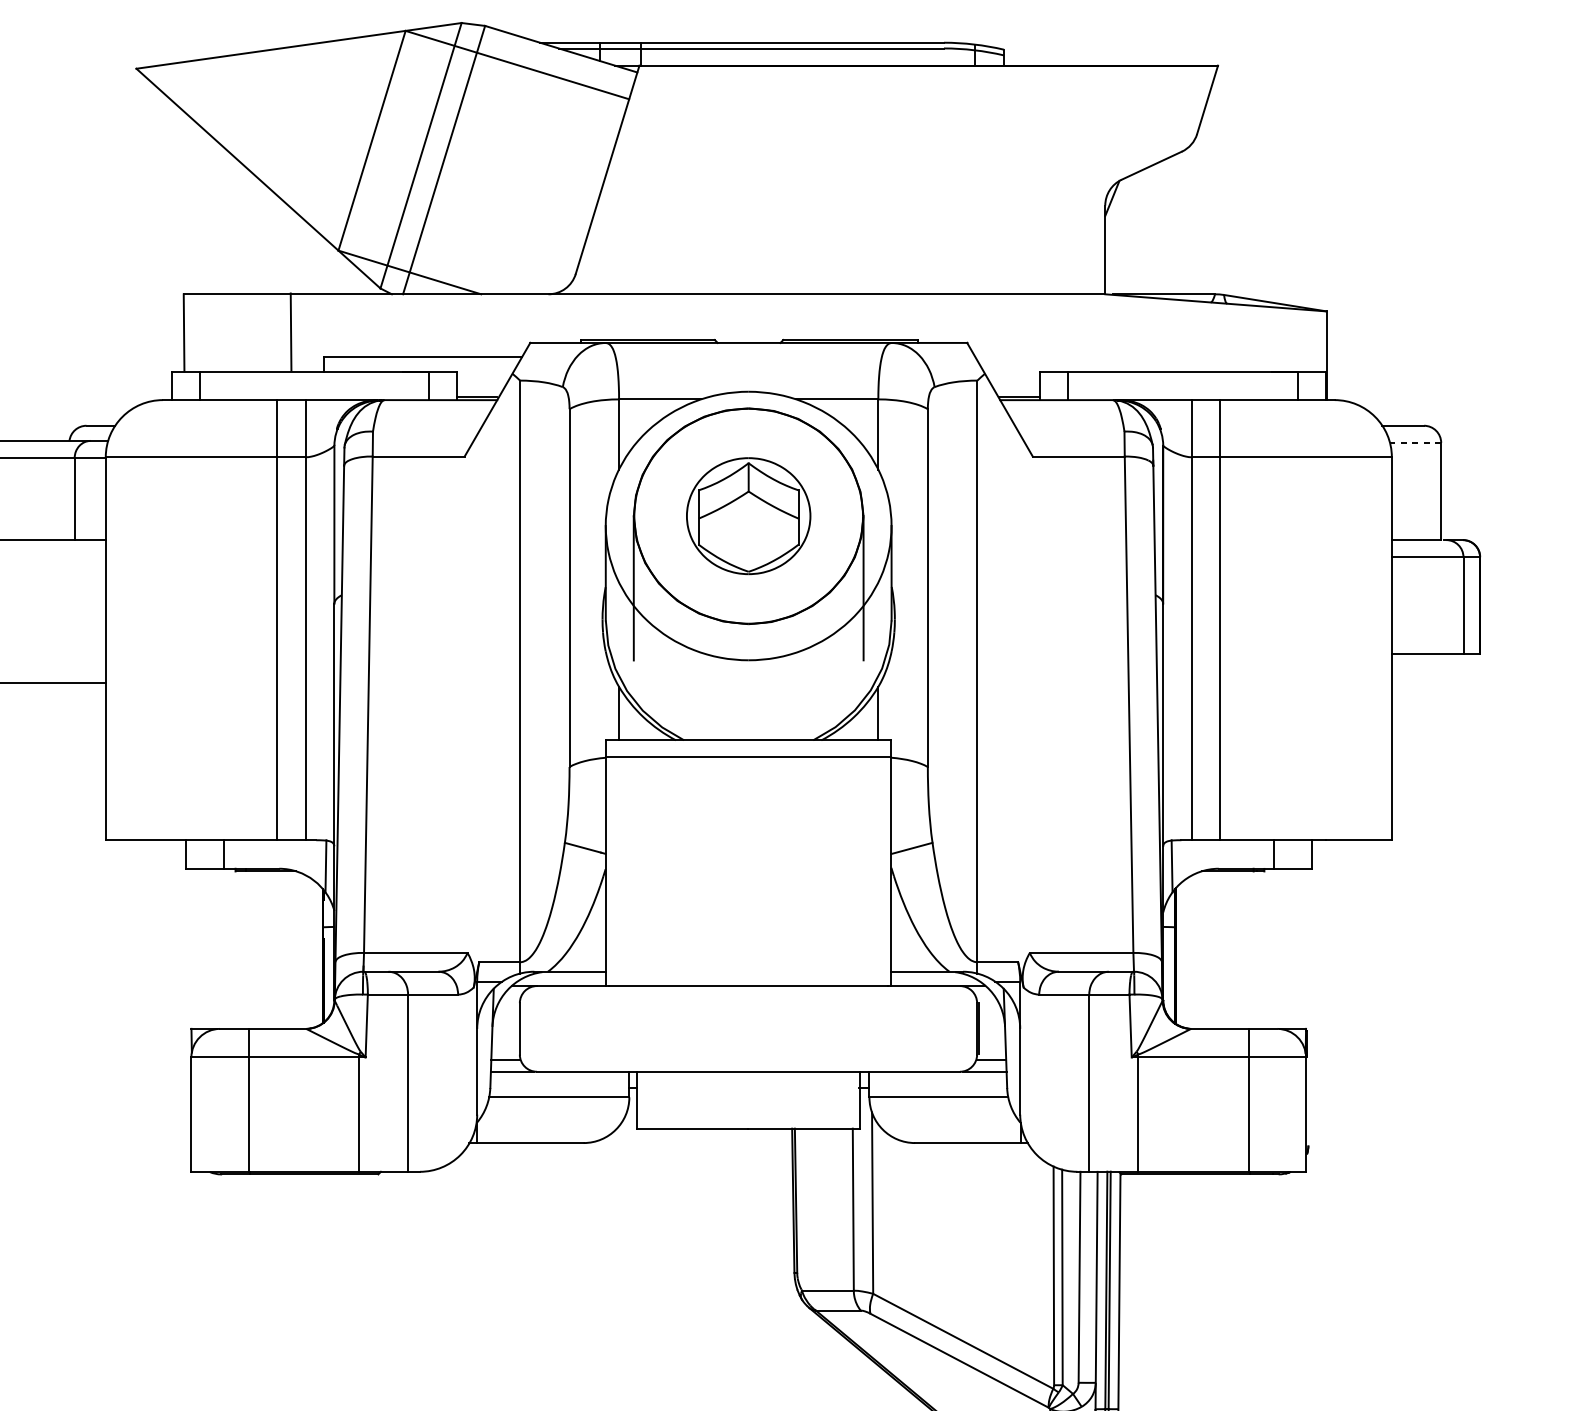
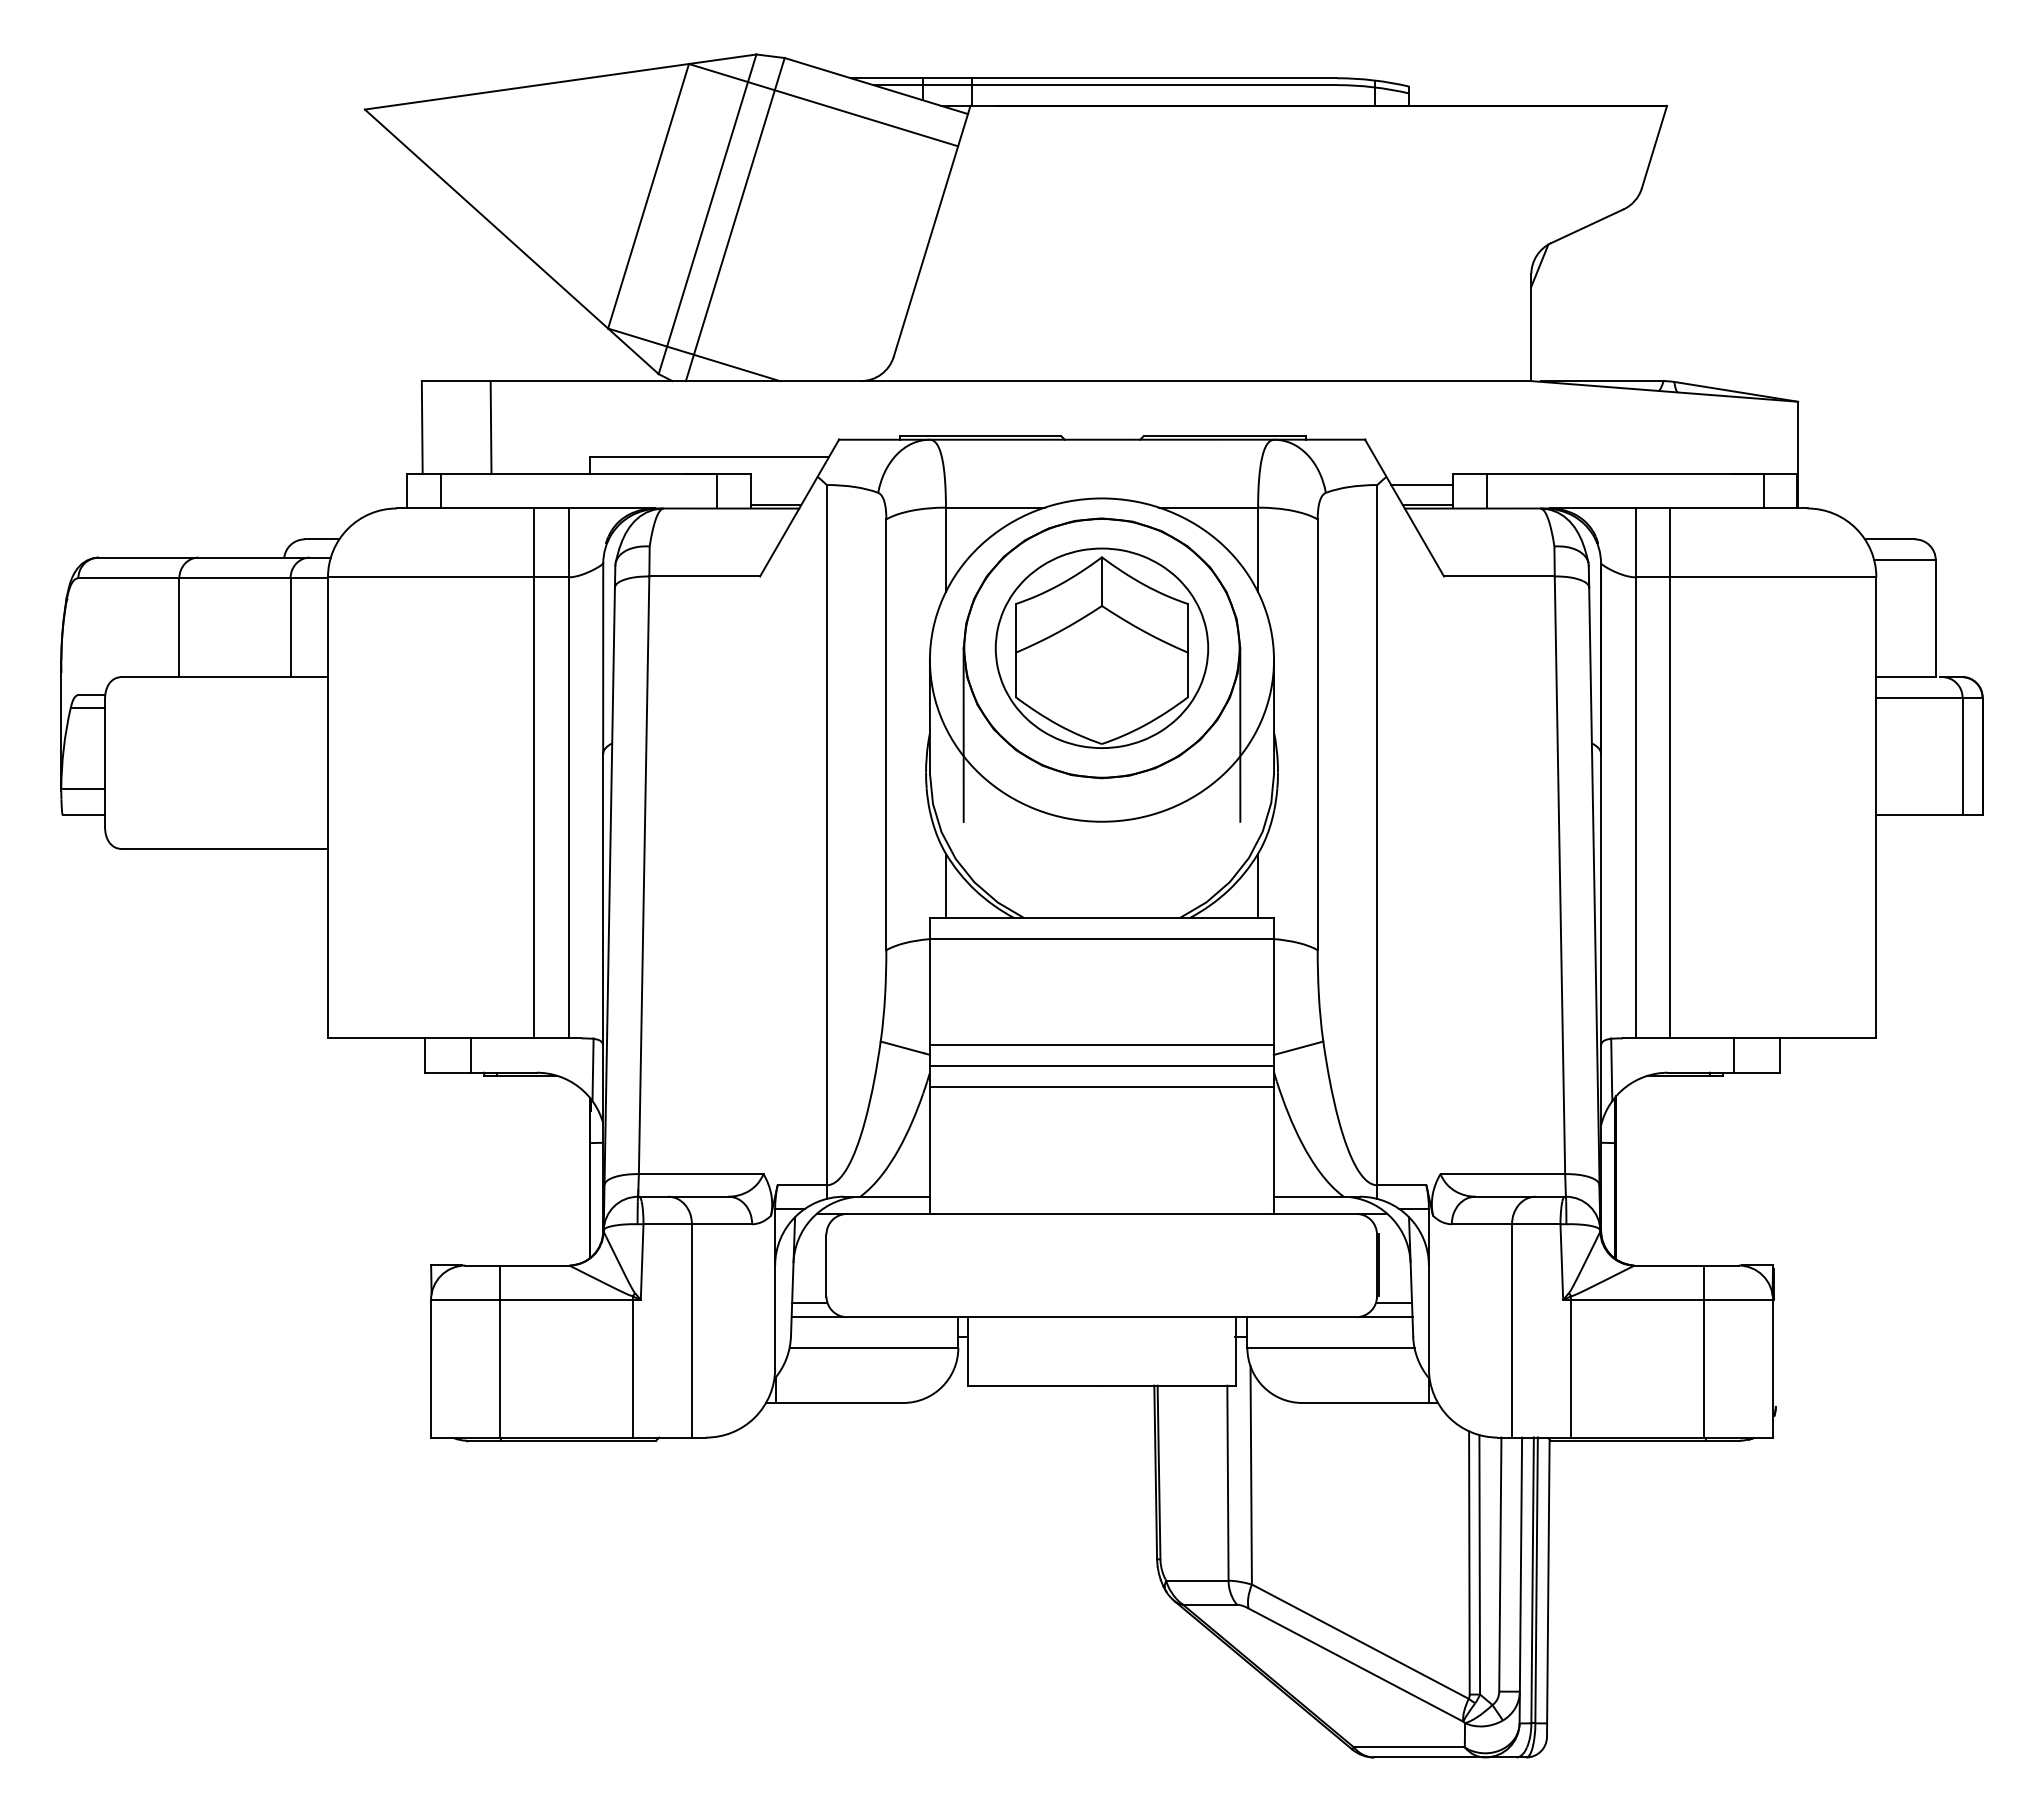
line: (290, 331) -> (490, 427), moved
line: (1014, 380) -> (1422, 484), added
line: (1415, 443) -> (1904, 560), dashed -> solid
part: (748, 515) -> (1101, 647), size x1.43
line: (748, 846) -> (1101, 1045), added
line: (748, 863) -> (1101, 1066), added
line: (748, 880) -> (1101, 1086), added

